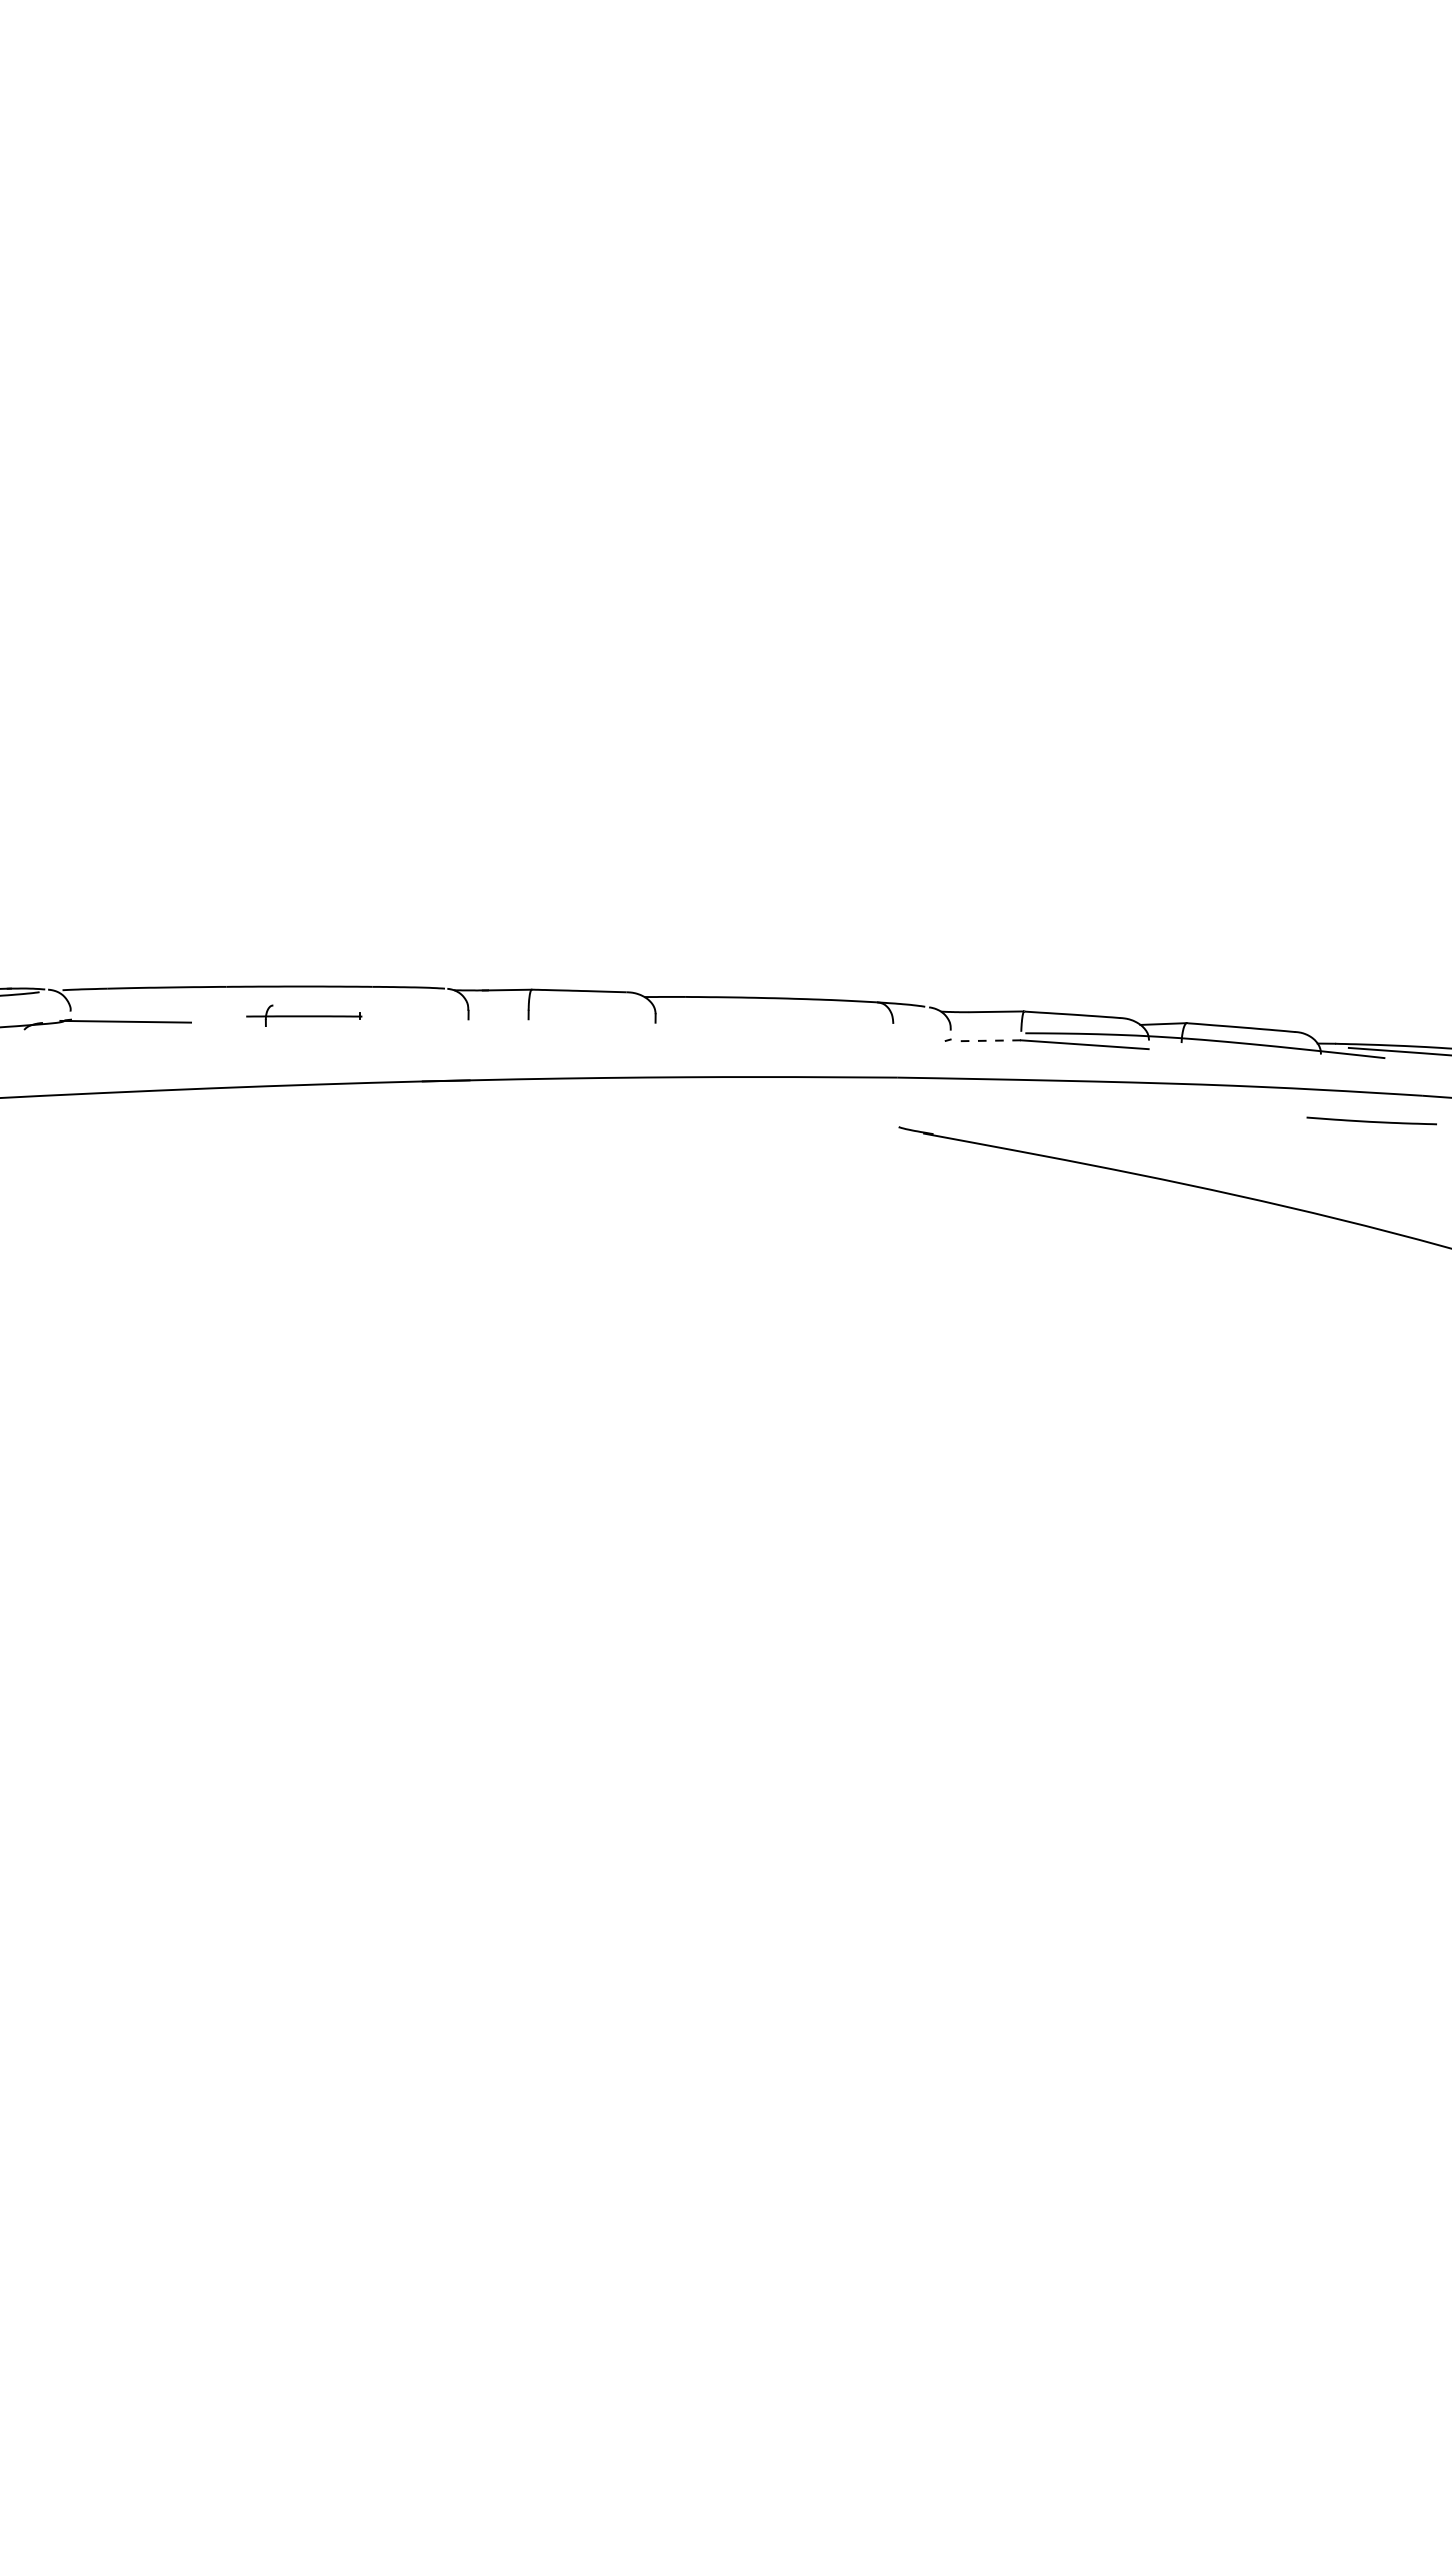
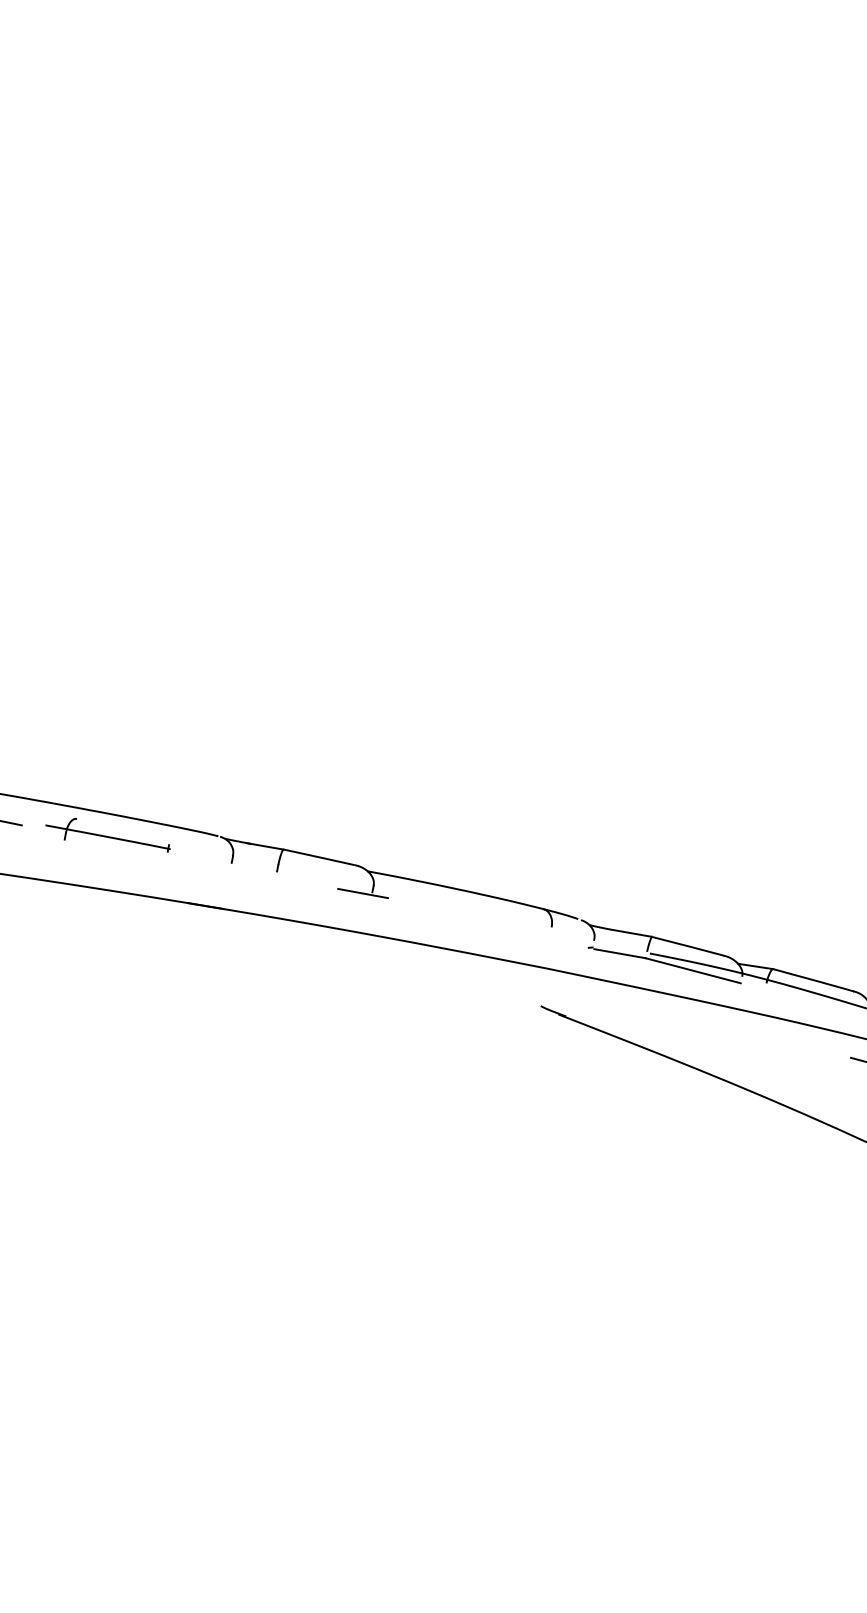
part: (304, 1015) -> (108, 836), size x1.43
line: (643, 1026) -> (362, 893), added
line: (987, 1040) -> (620, 953), dashed -> solid

